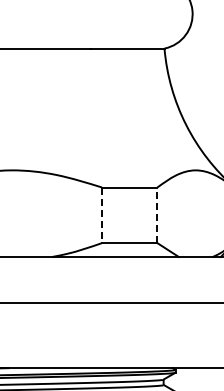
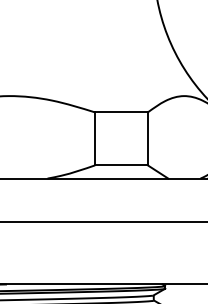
line: (102, 215) -> (95, 139), dashed -> solid
line: (157, 215) -> (147, 139), dashed -> solid

